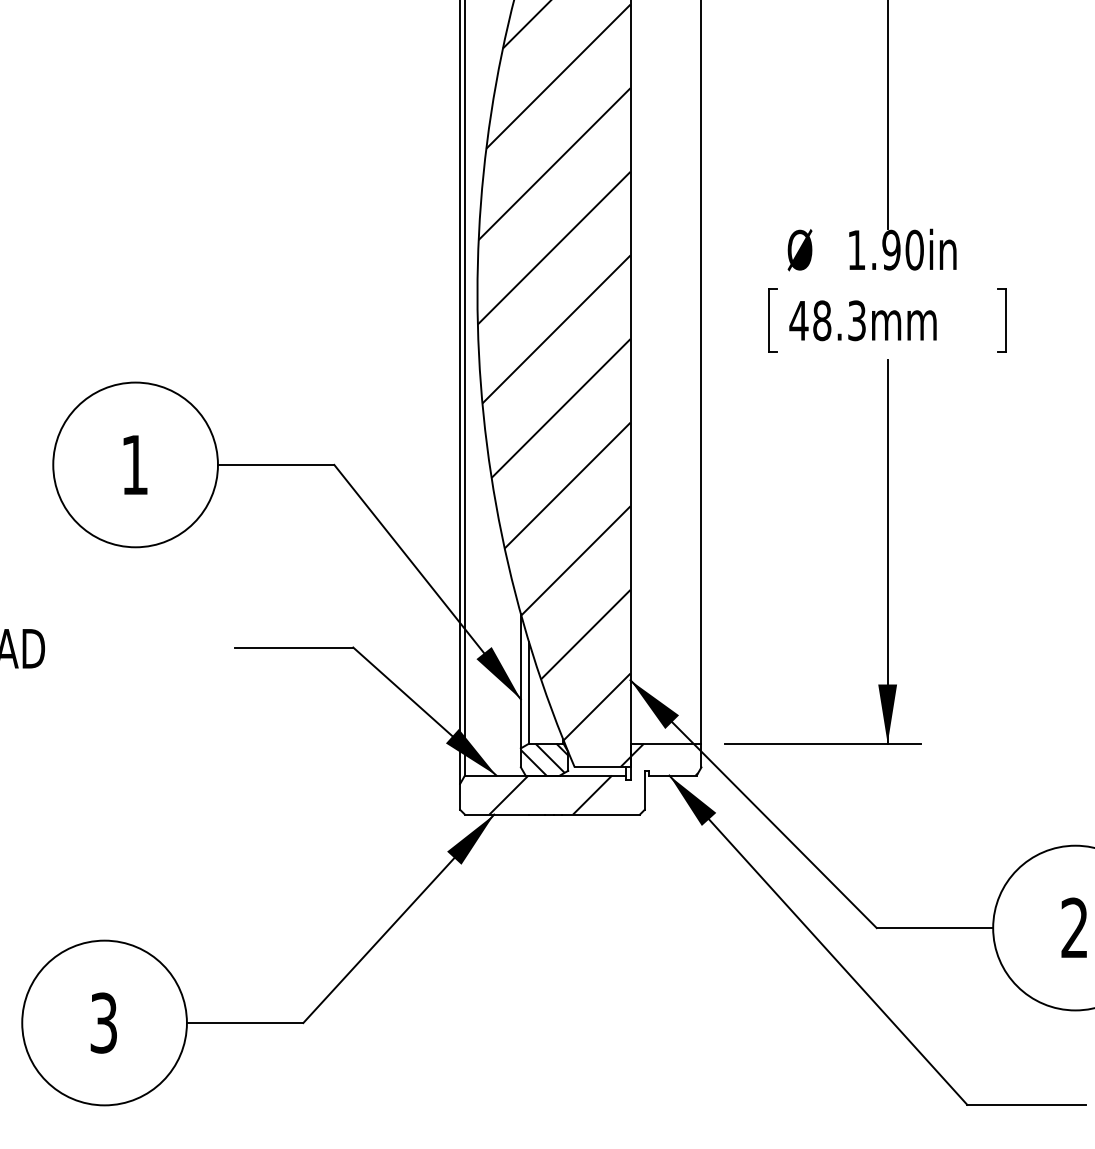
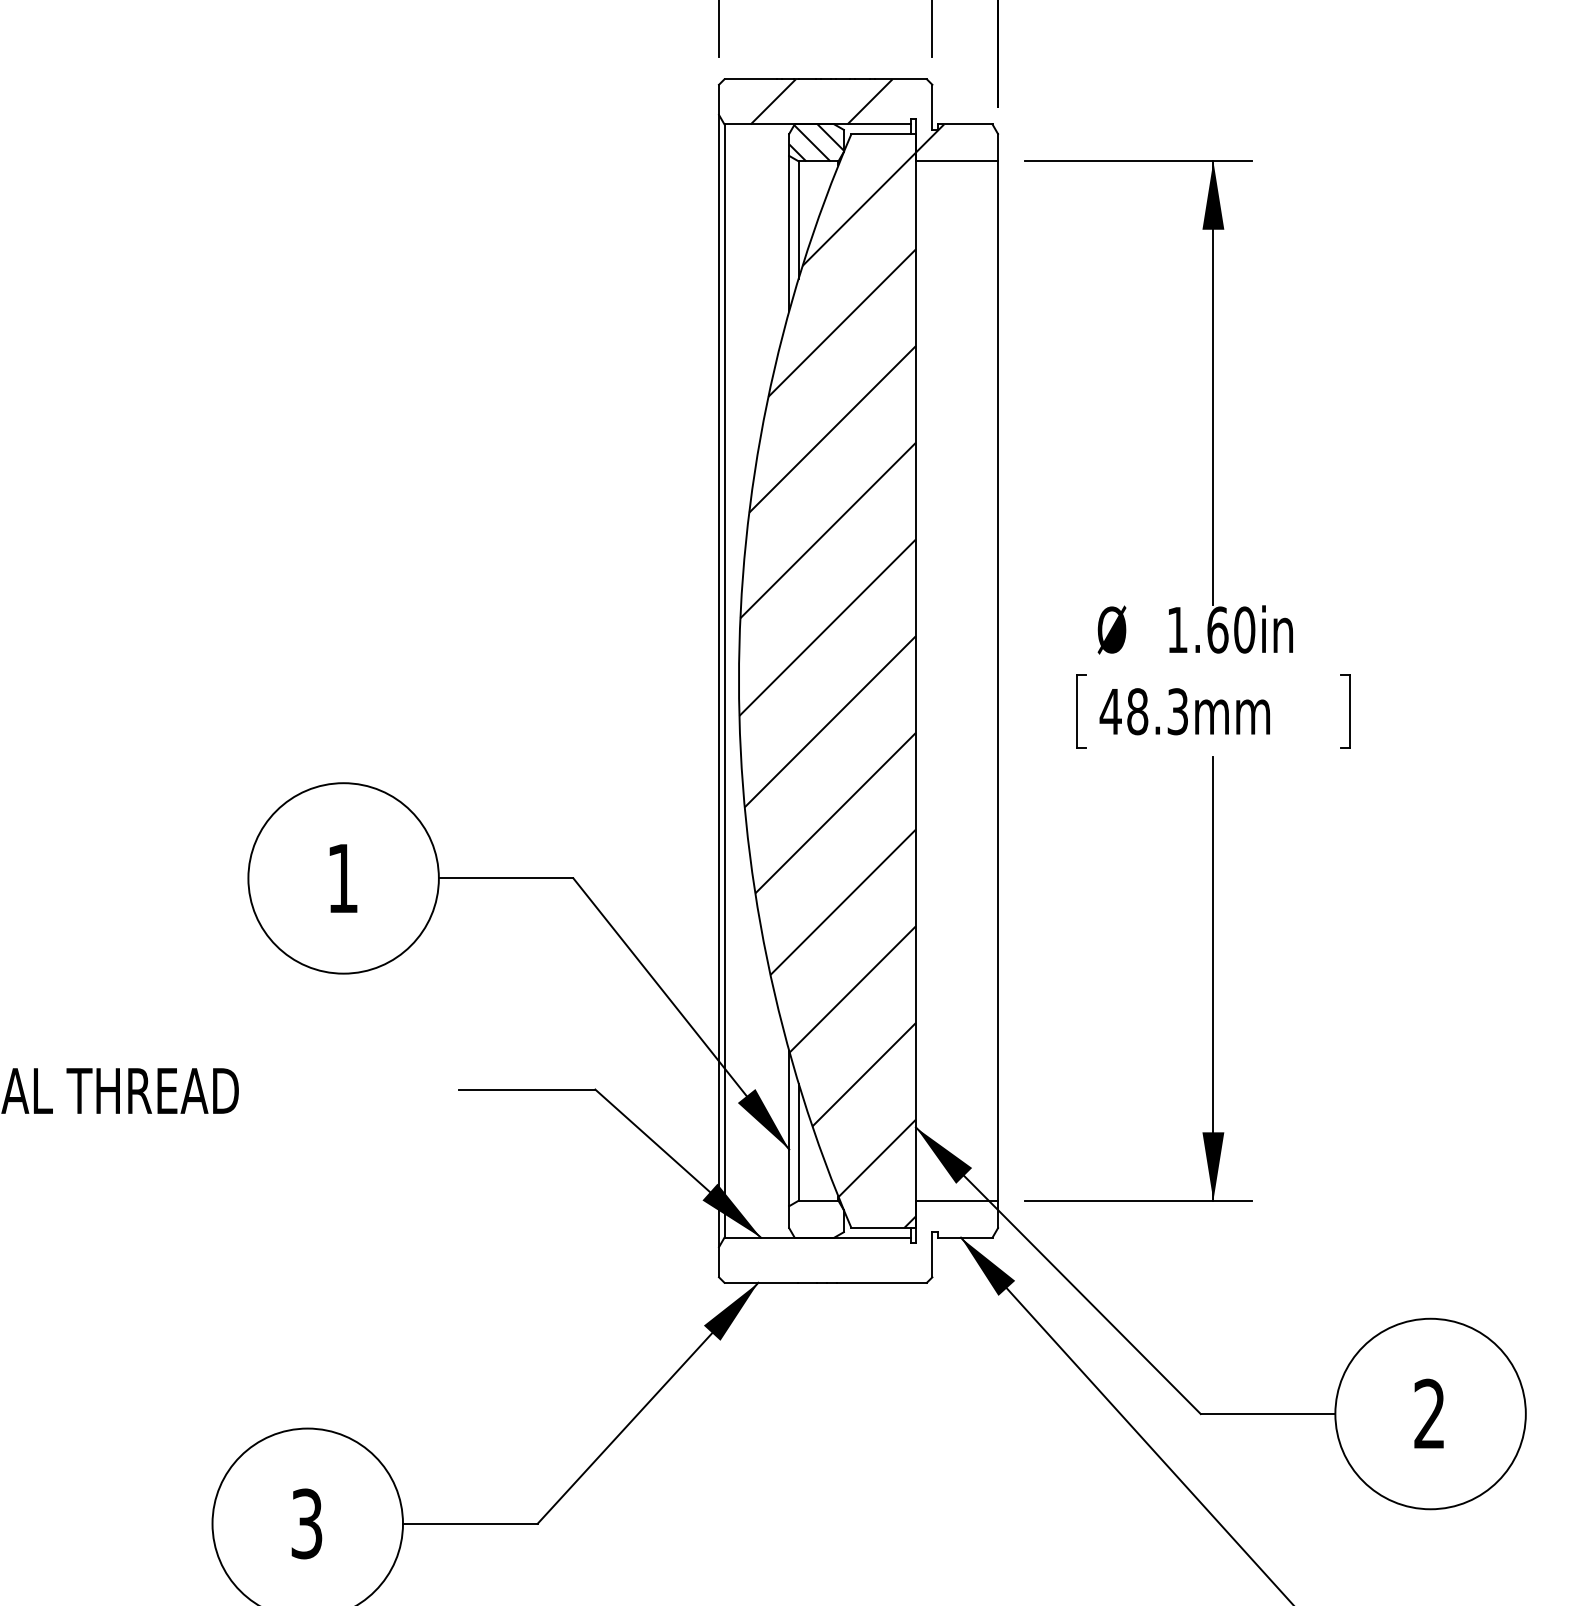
text: (891, 249) -> (1217, 629), 1.90in -> 1.60in
hatch: (544, 759) -> (816, 1218), removed
hatch: (593, 778) -> (873, 1241), removed

